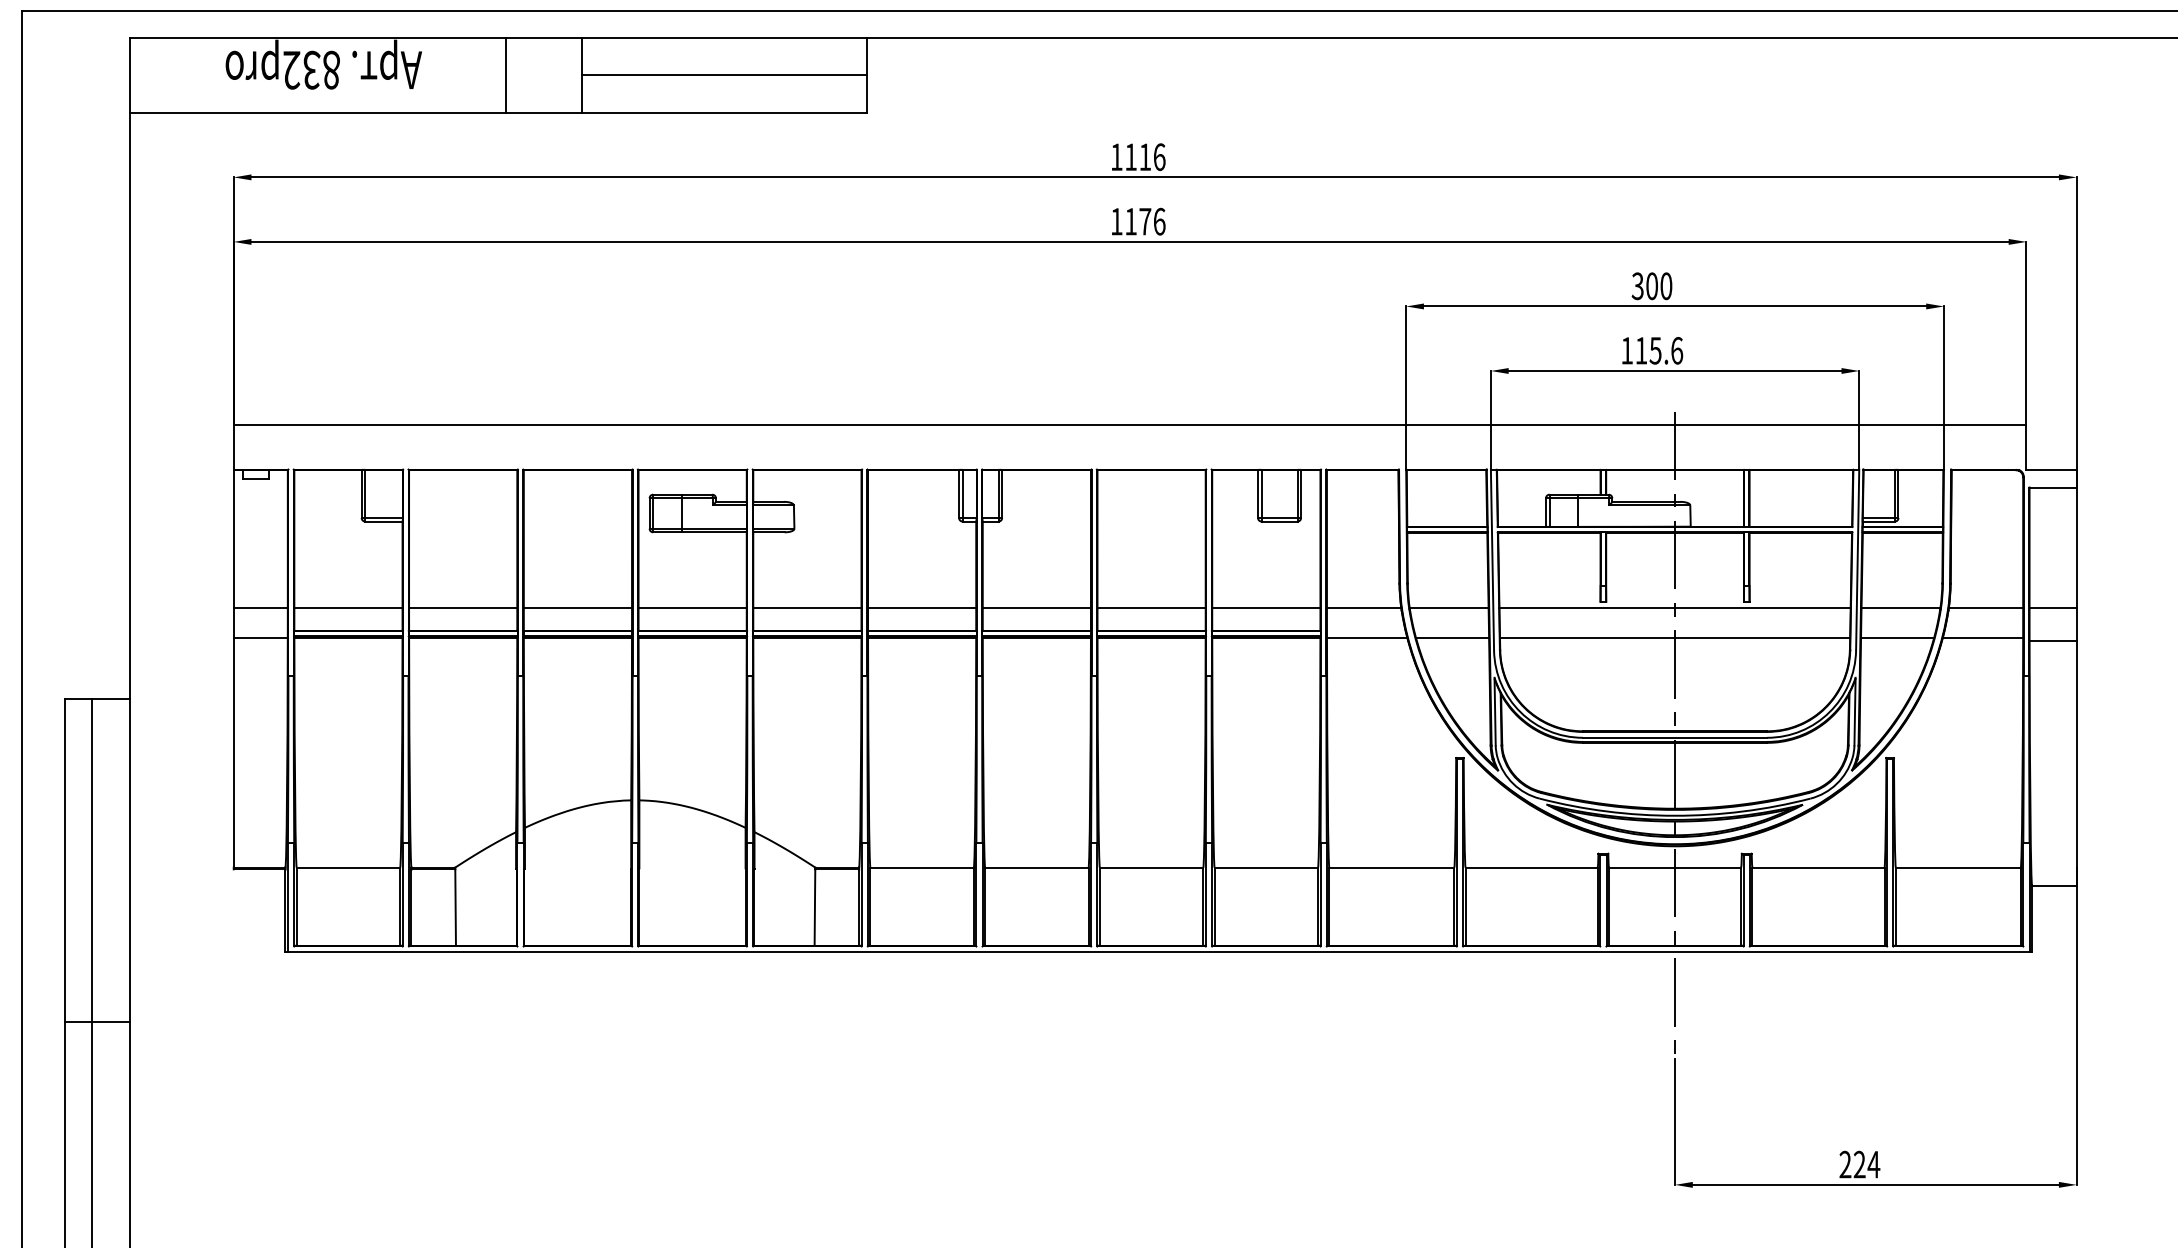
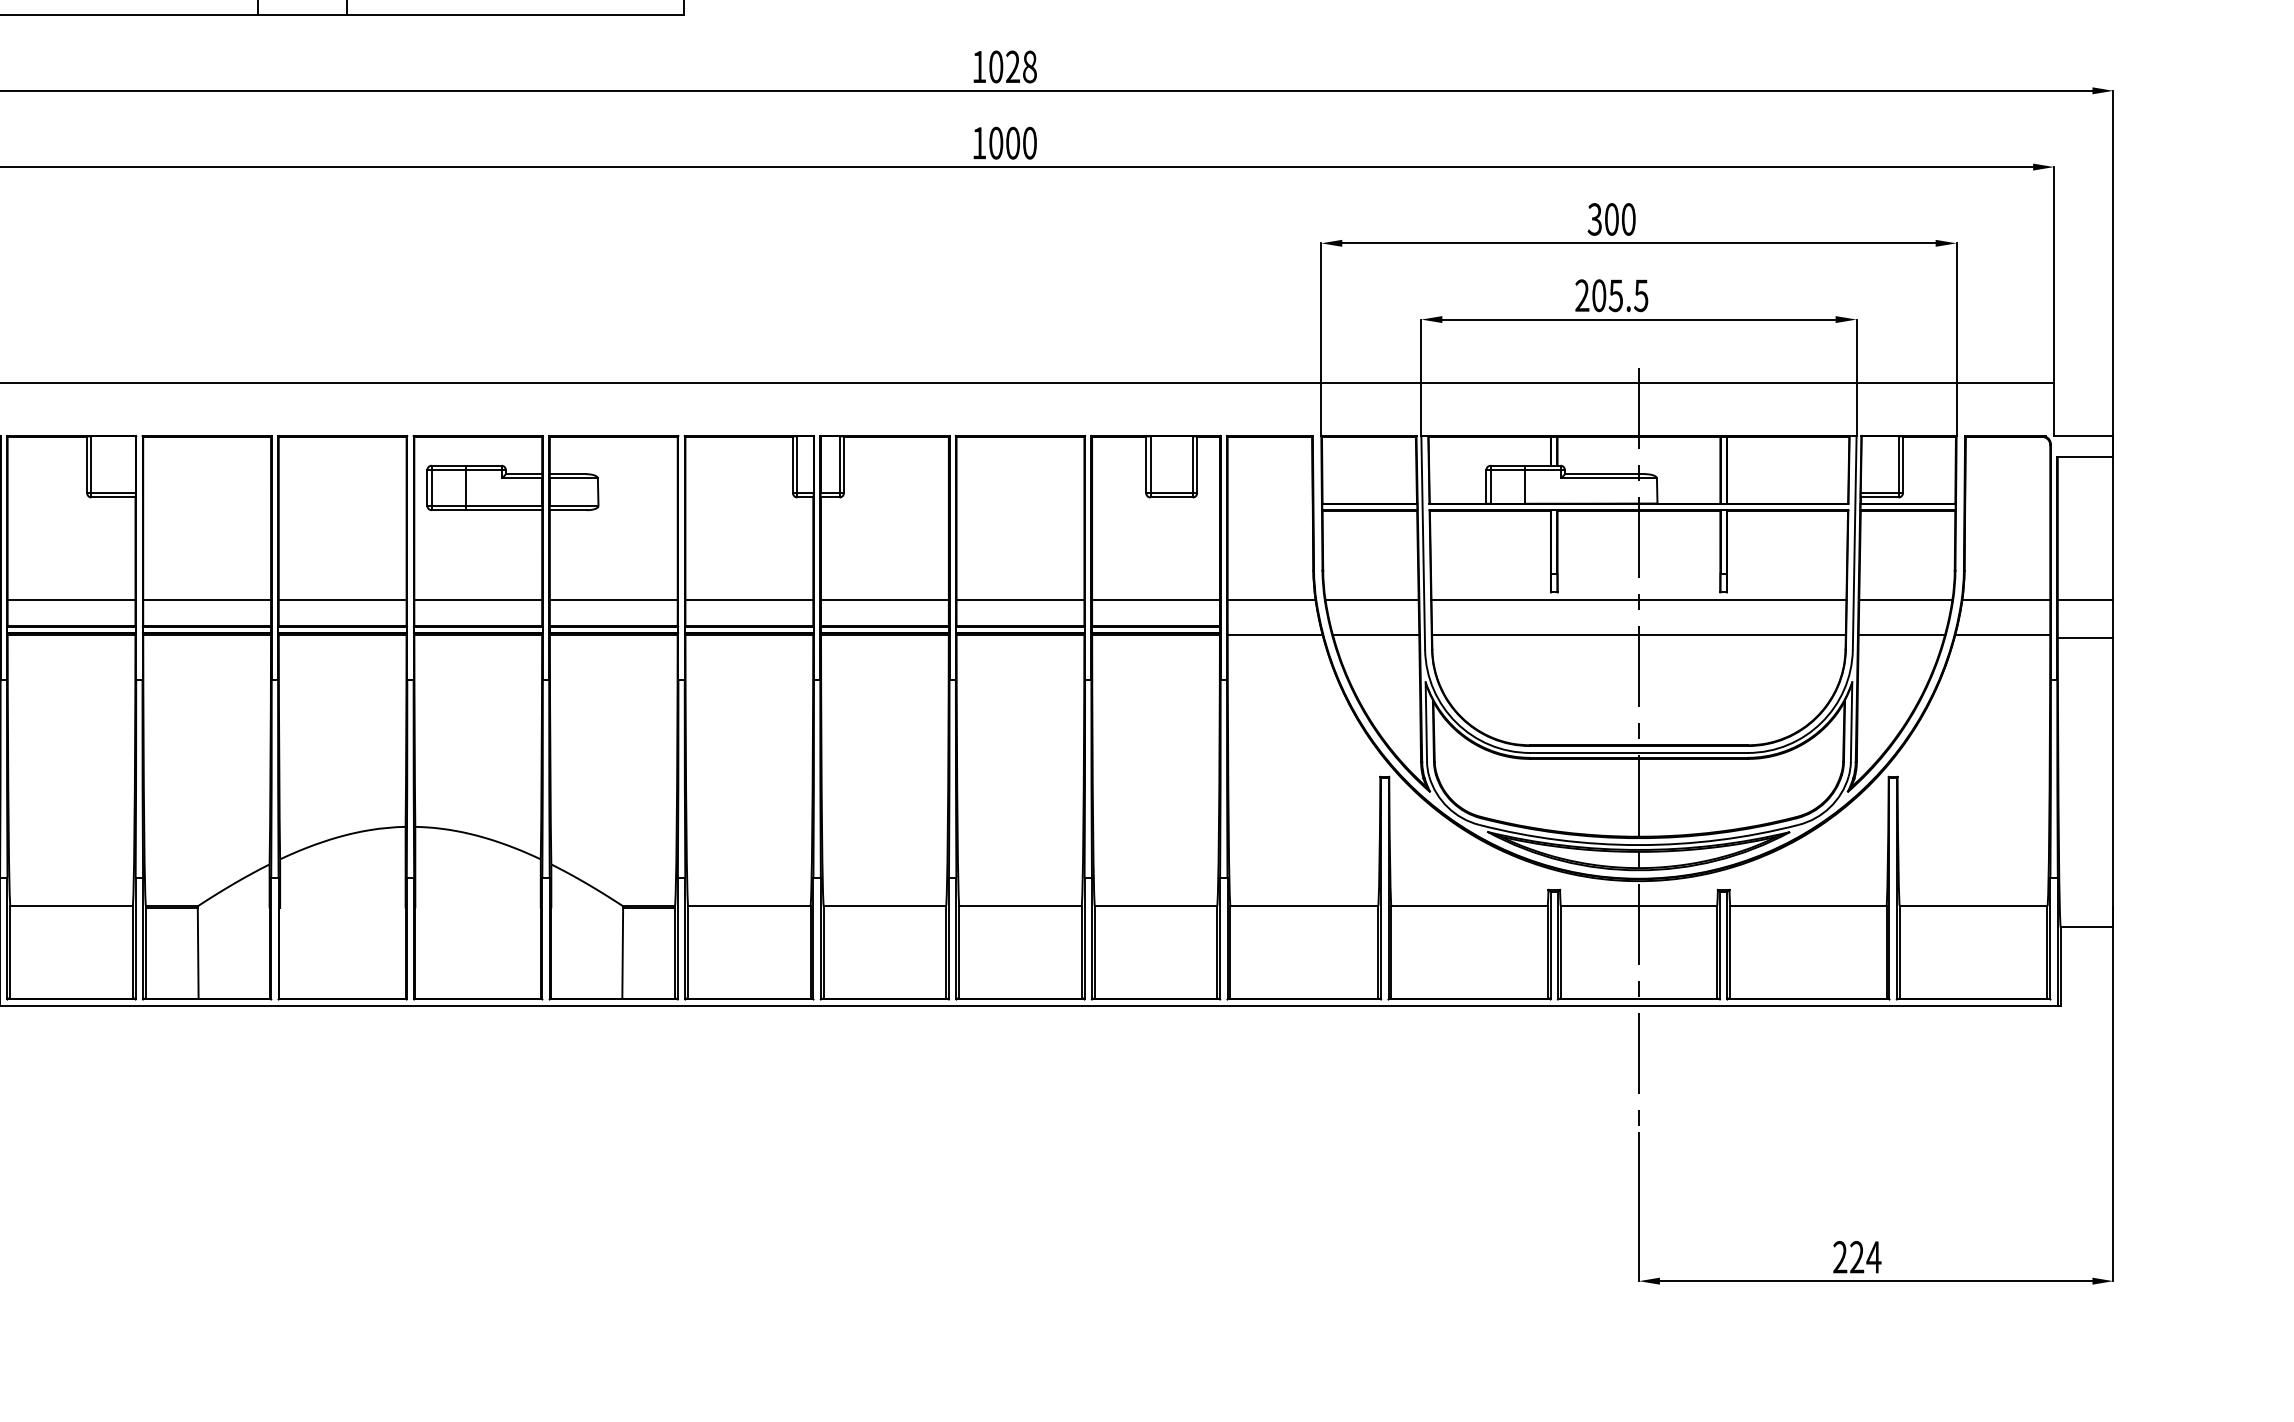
text: (1145, 157) -> (1013, 67), 1116 -> 1028
text: (1145, 221) -> (1013, 142), 1176 -> 1000
text: (1652, 350) -> (1612, 295), 115.6 -> 205.5

